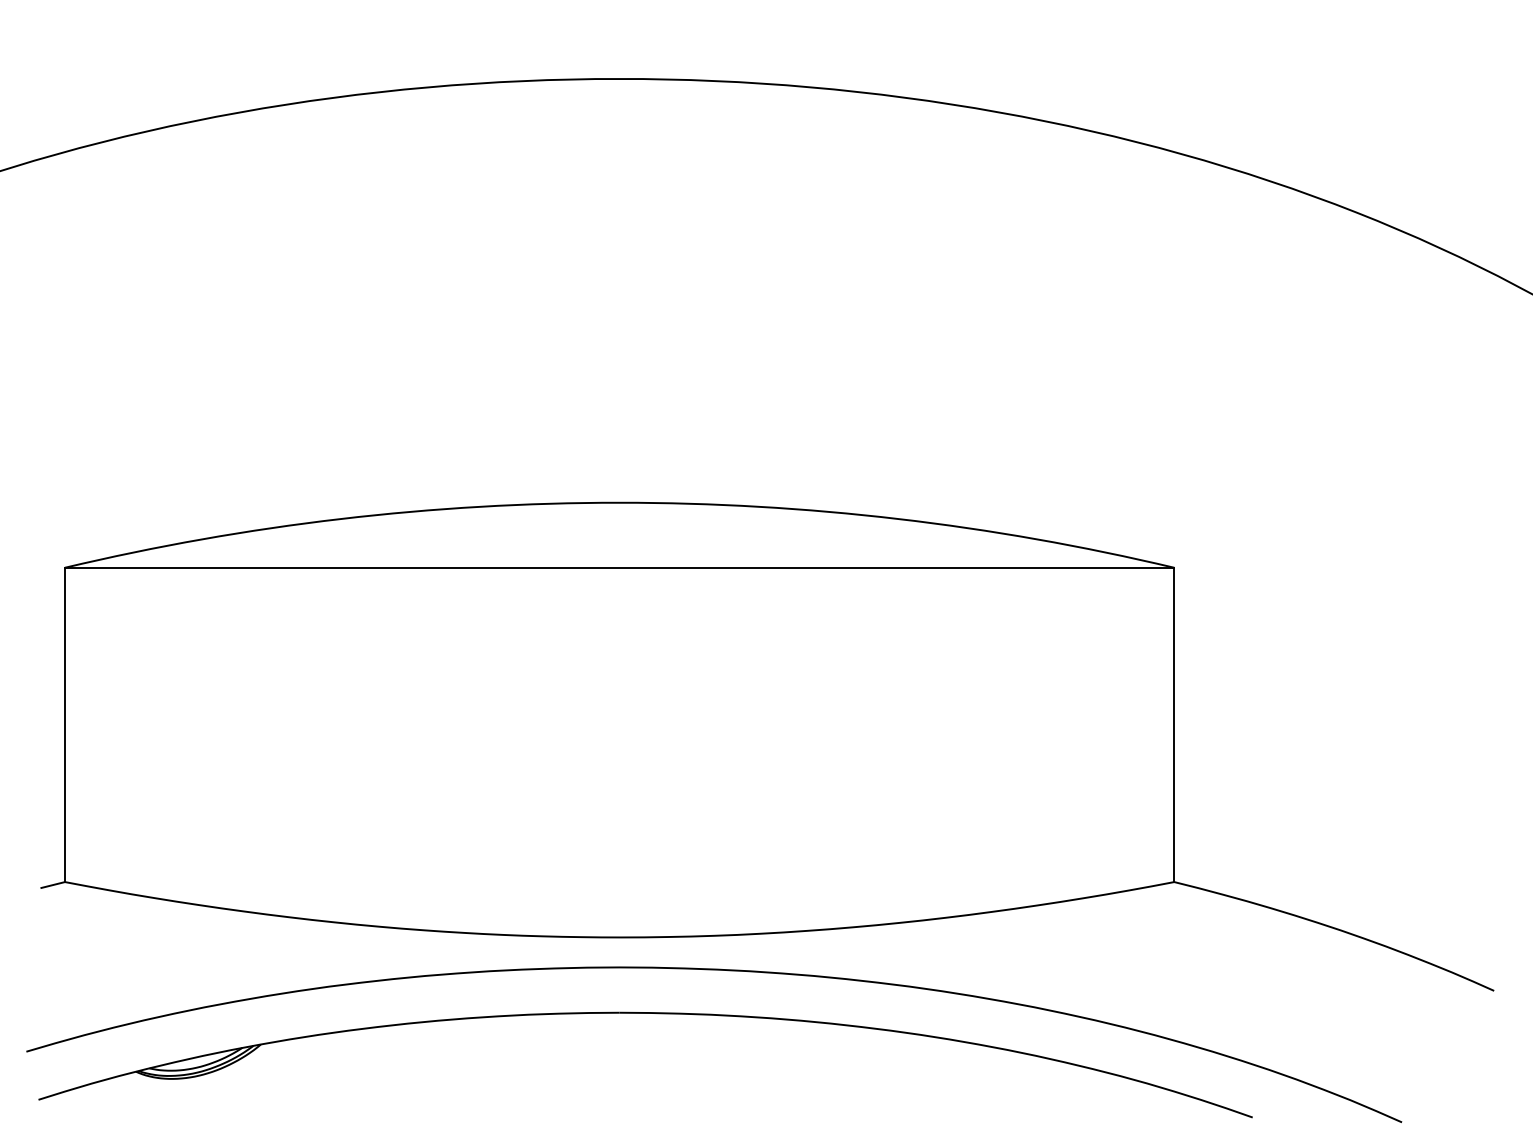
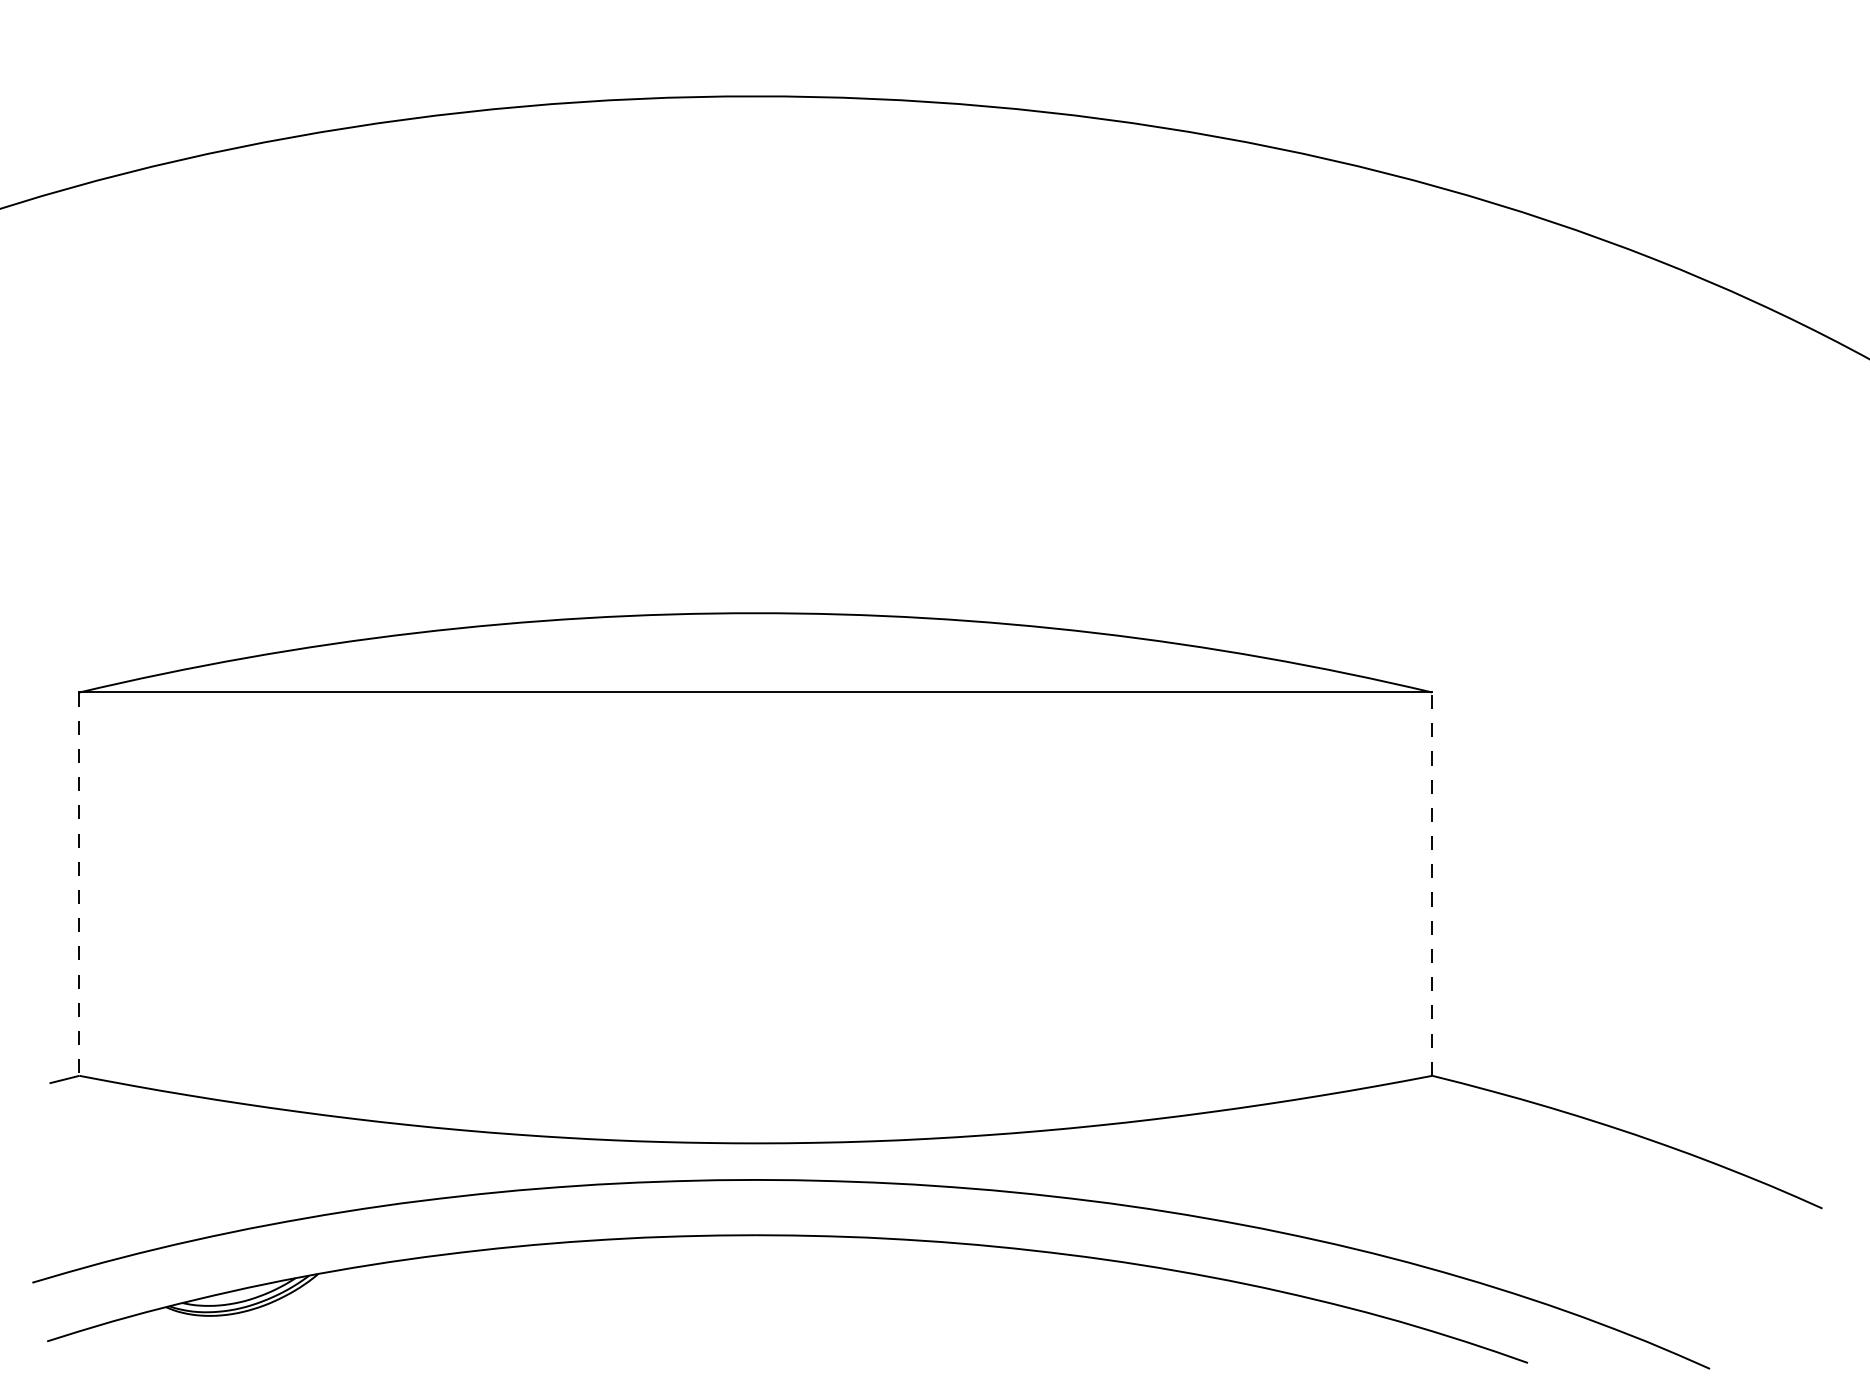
line: (1174, 724) -> (1432, 883), solid -> dashed
line: (65, 725) -> (80, 884), solid -> dashed

